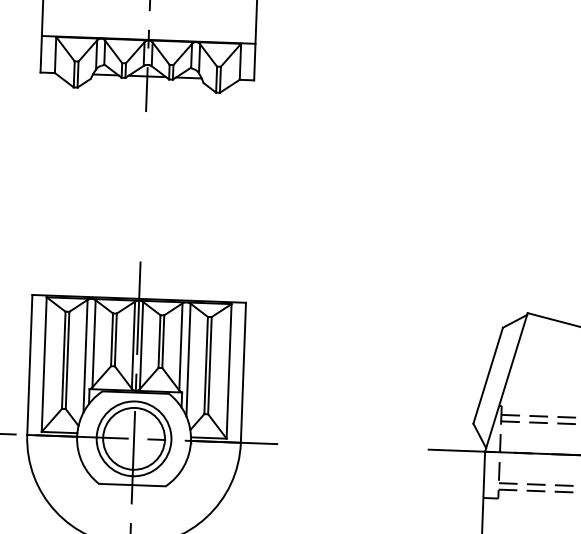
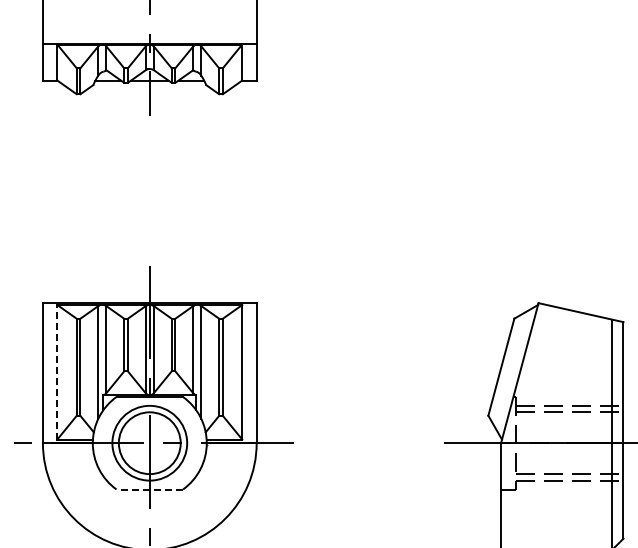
line: (44, 363) -> (57, 371), solid -> dashed
line: (132, 485) -> (149, 489), solid -> dashed

